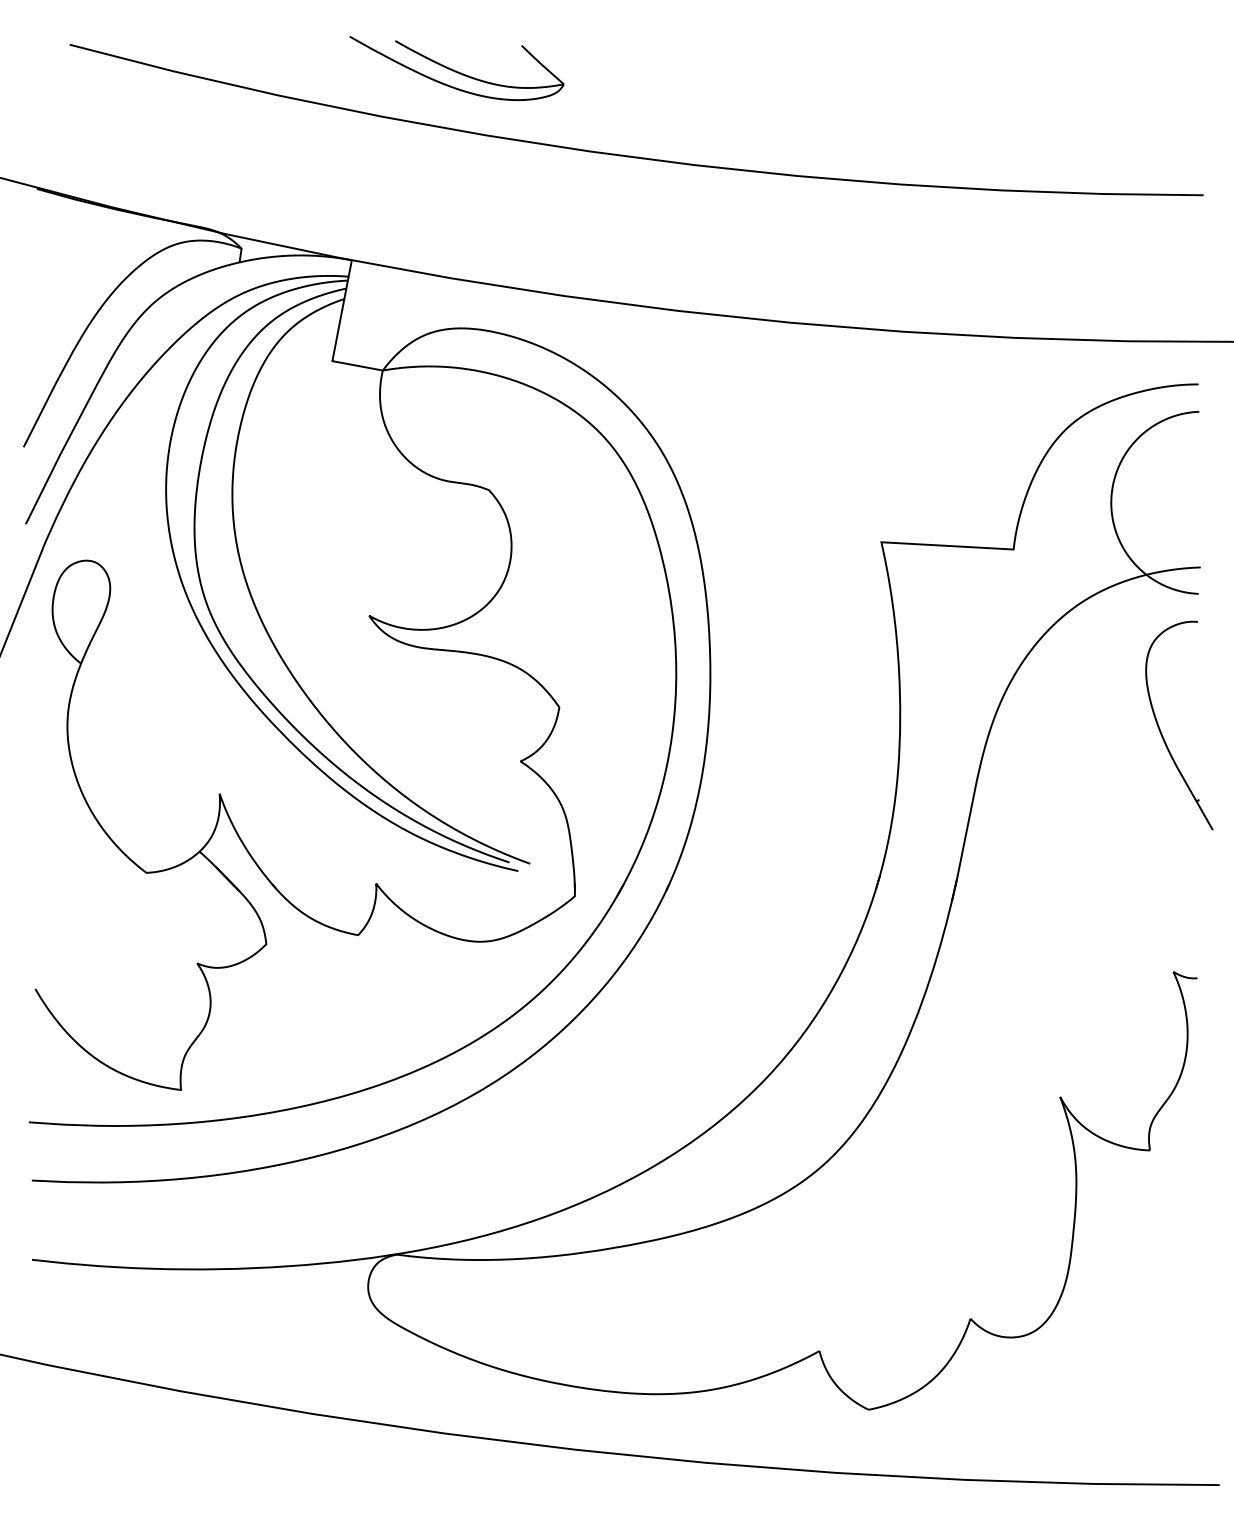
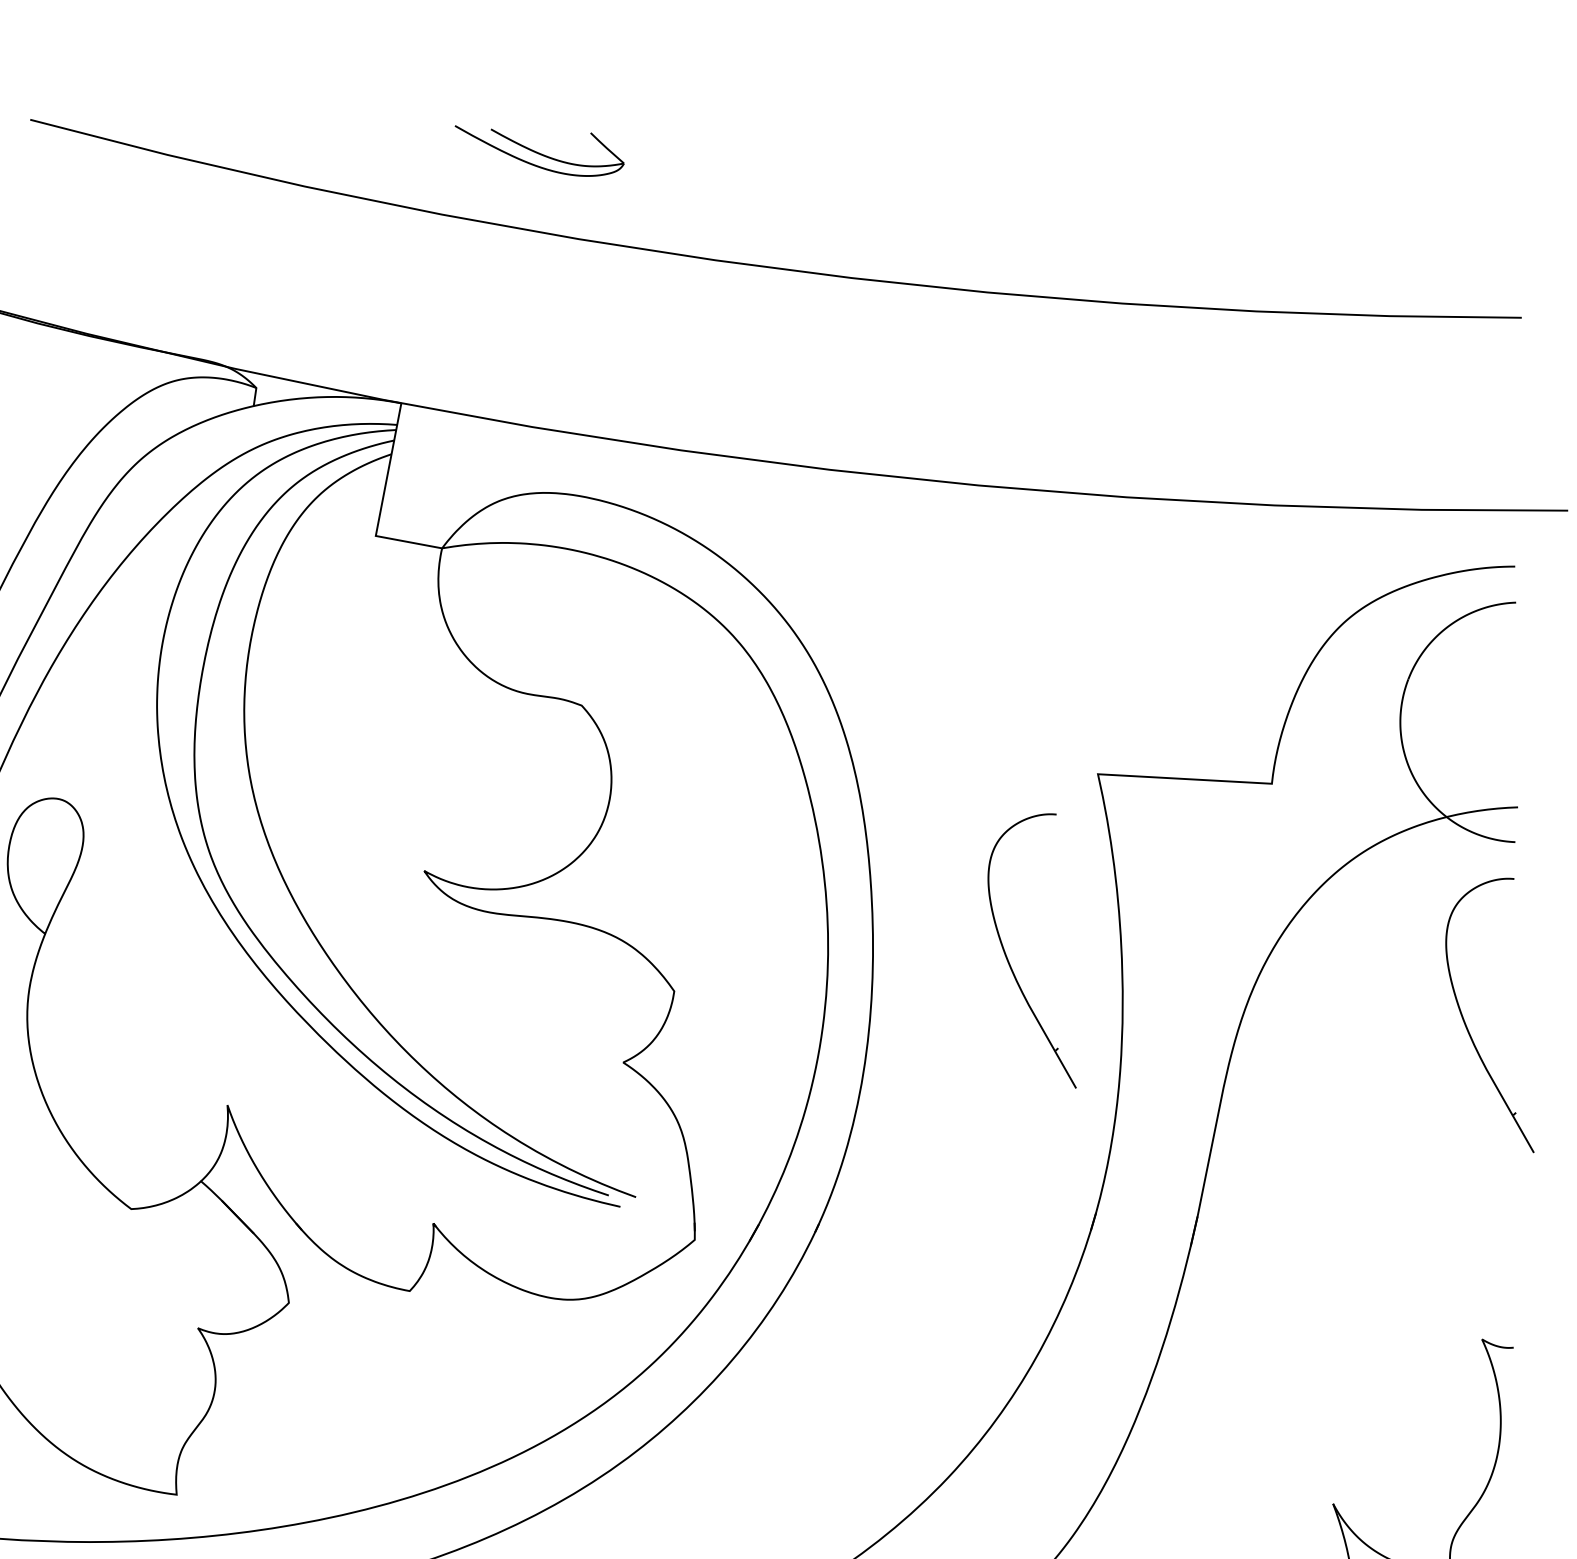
part: (456, 68) -> (539, 151), size x0.6
part: (814, 684) -> (1009, 961), added

